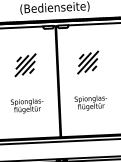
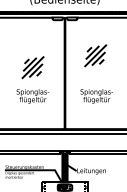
part: (25, 65) -> (32, 67), moved

